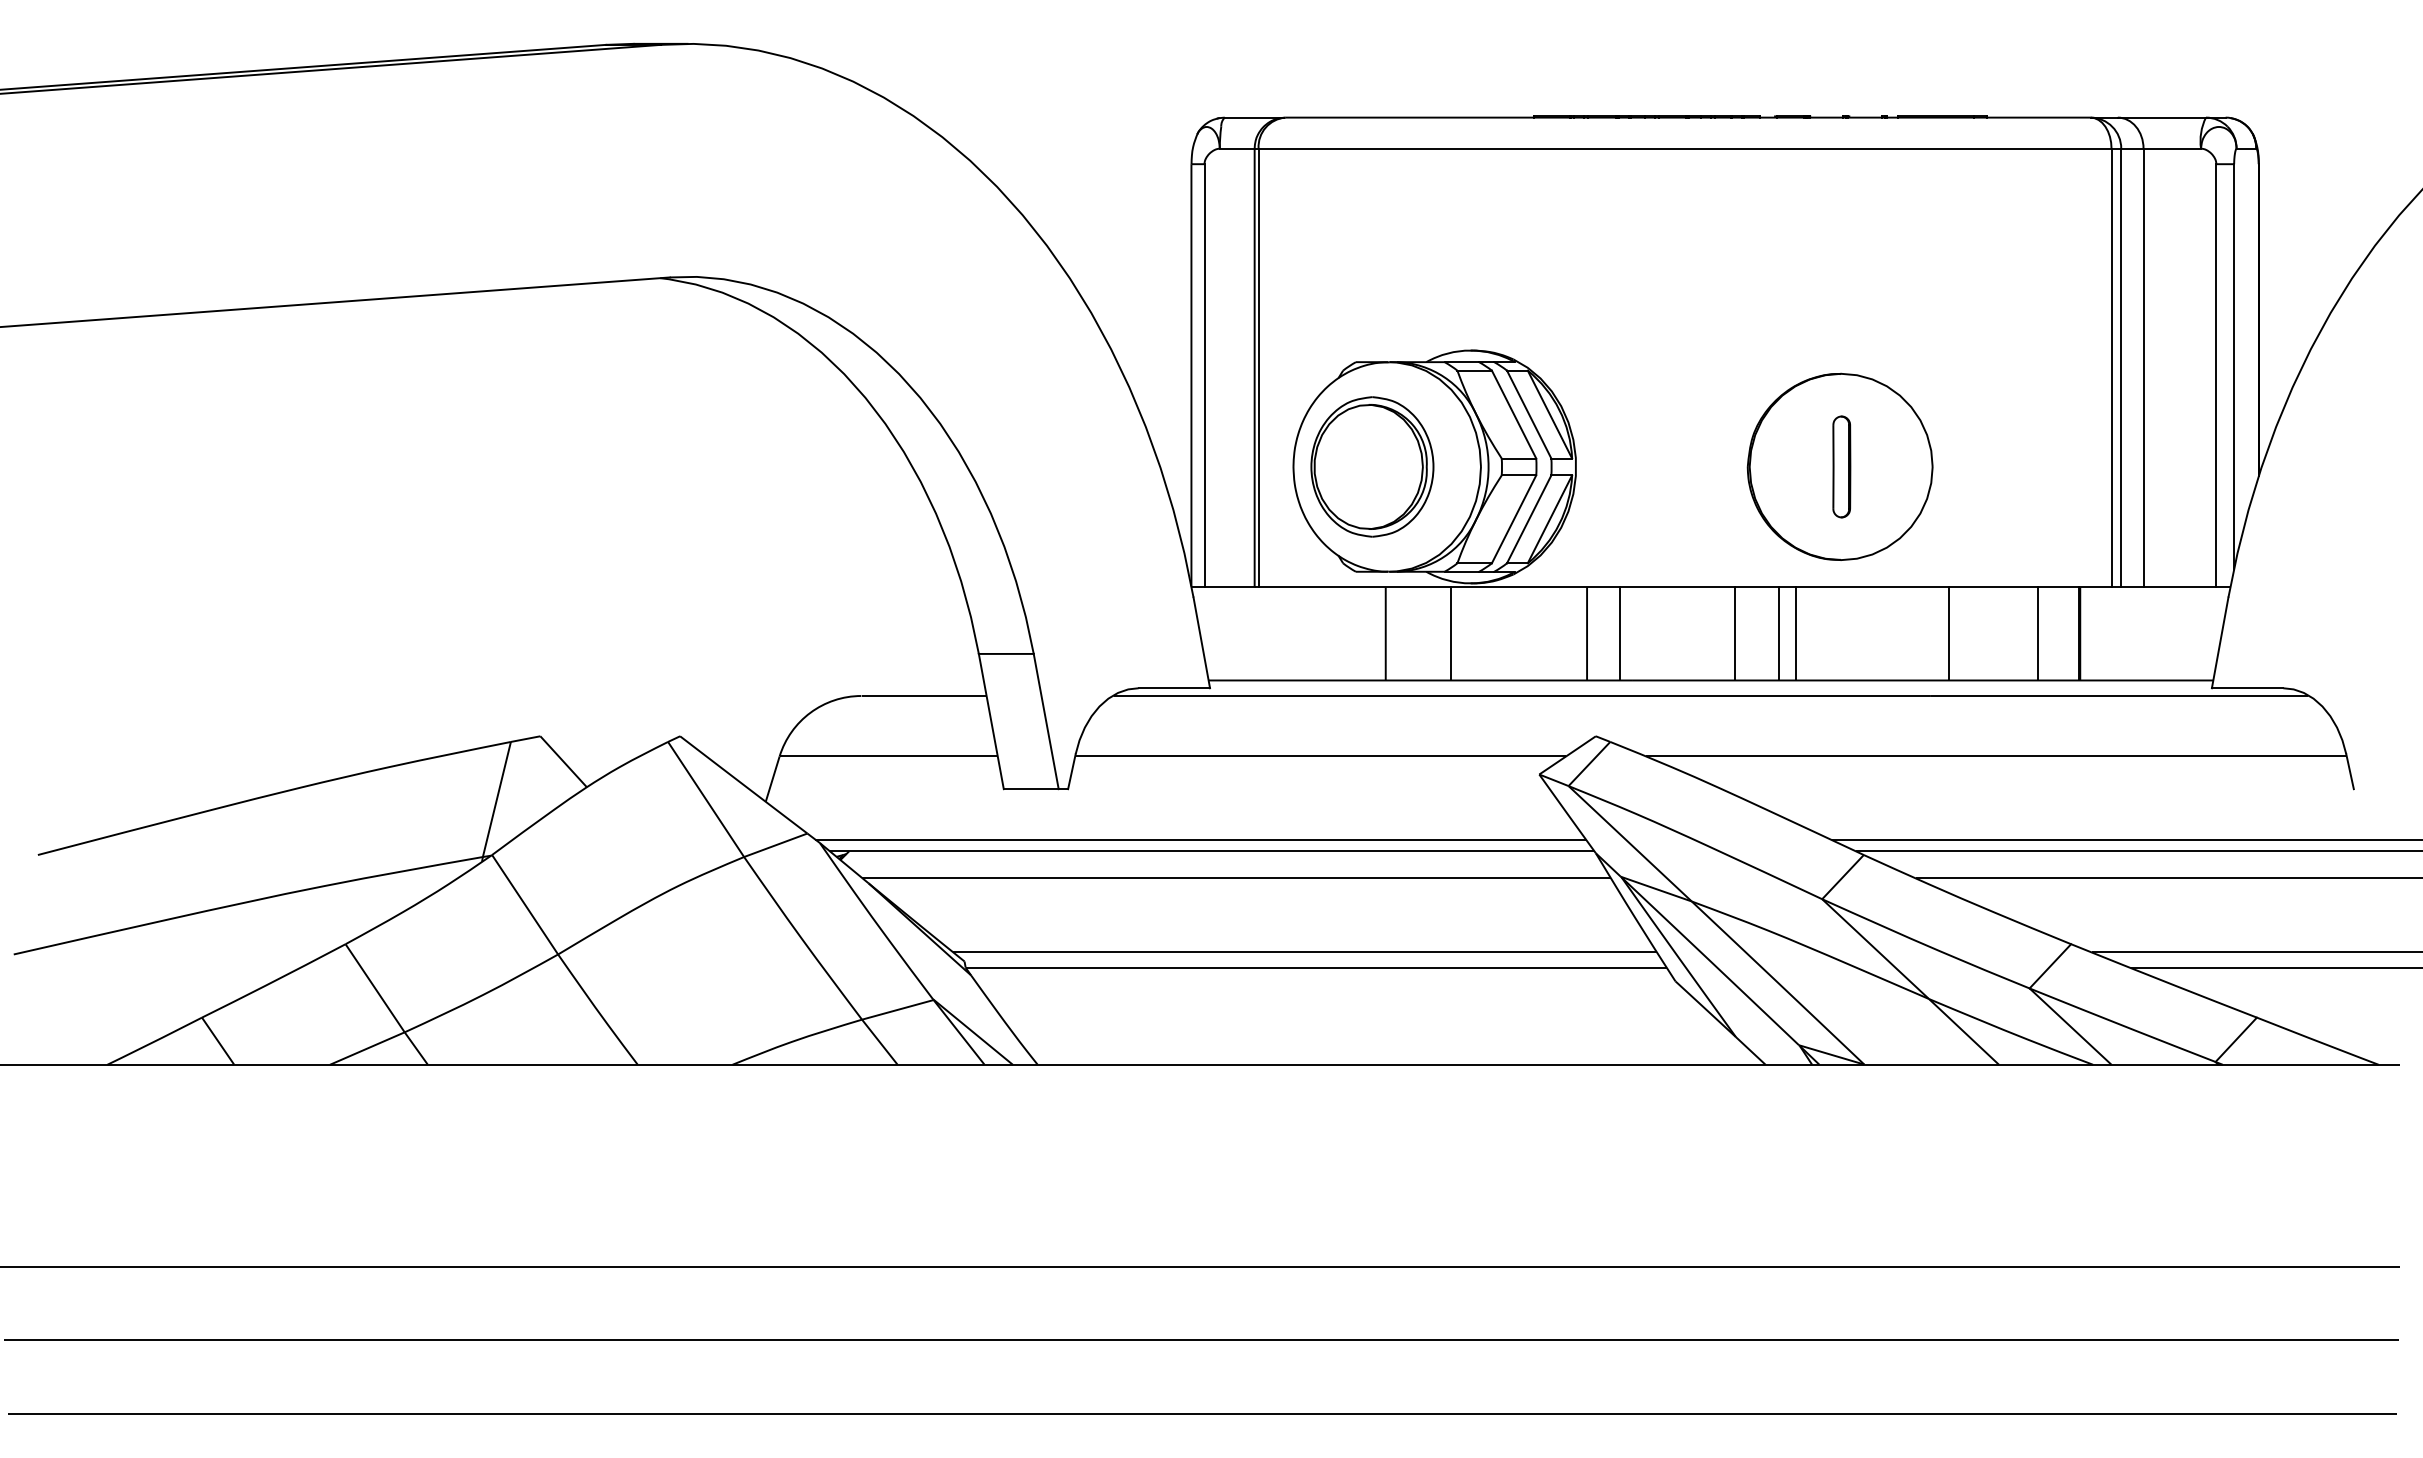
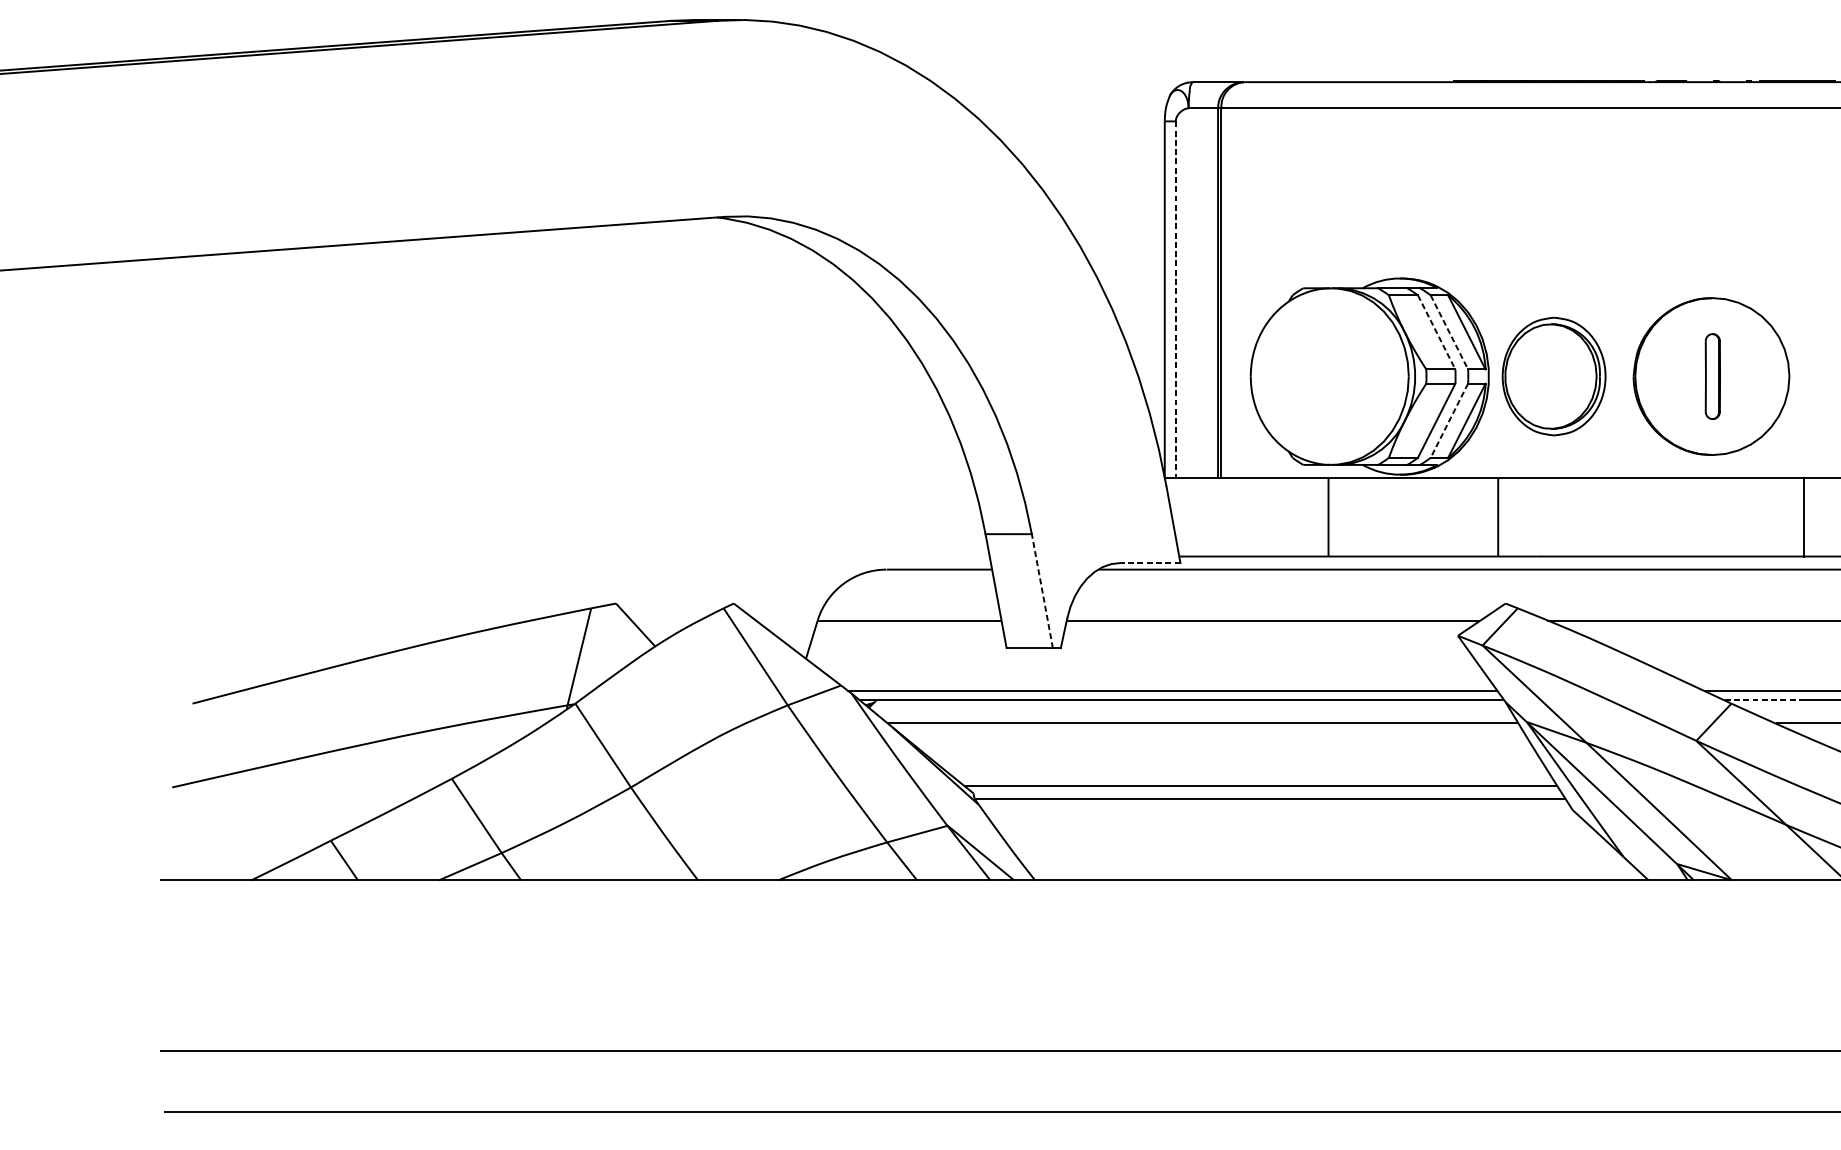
line: (1204, 375) -> (1175, 299), solid -> dashed
line: (1514, 415) -> (1437, 333), solid -> dashed
line: (1529, 415) -> (1449, 333), solid -> dashed
part: (1372, 466) -> (1554, 376), moved
line: (1528, 519) -> (1448, 420), solid -> dashed
line: (1451, 633) -> (1383, 516), removed
line: (1619, 633) -> (1525, 516), removed
line: (1734, 633) -> (1622, 516), removed
line: (1779, 633) -> (1660, 516), removed
line: (1796, 633) -> (1674, 516), removed
line: (1174, 688) -> (1150, 563), solid -> dashed
line: (1046, 721) -> (1042, 591), solid -> dashed
line: (1902, 851) -> (1764, 700), solid -> dashed

